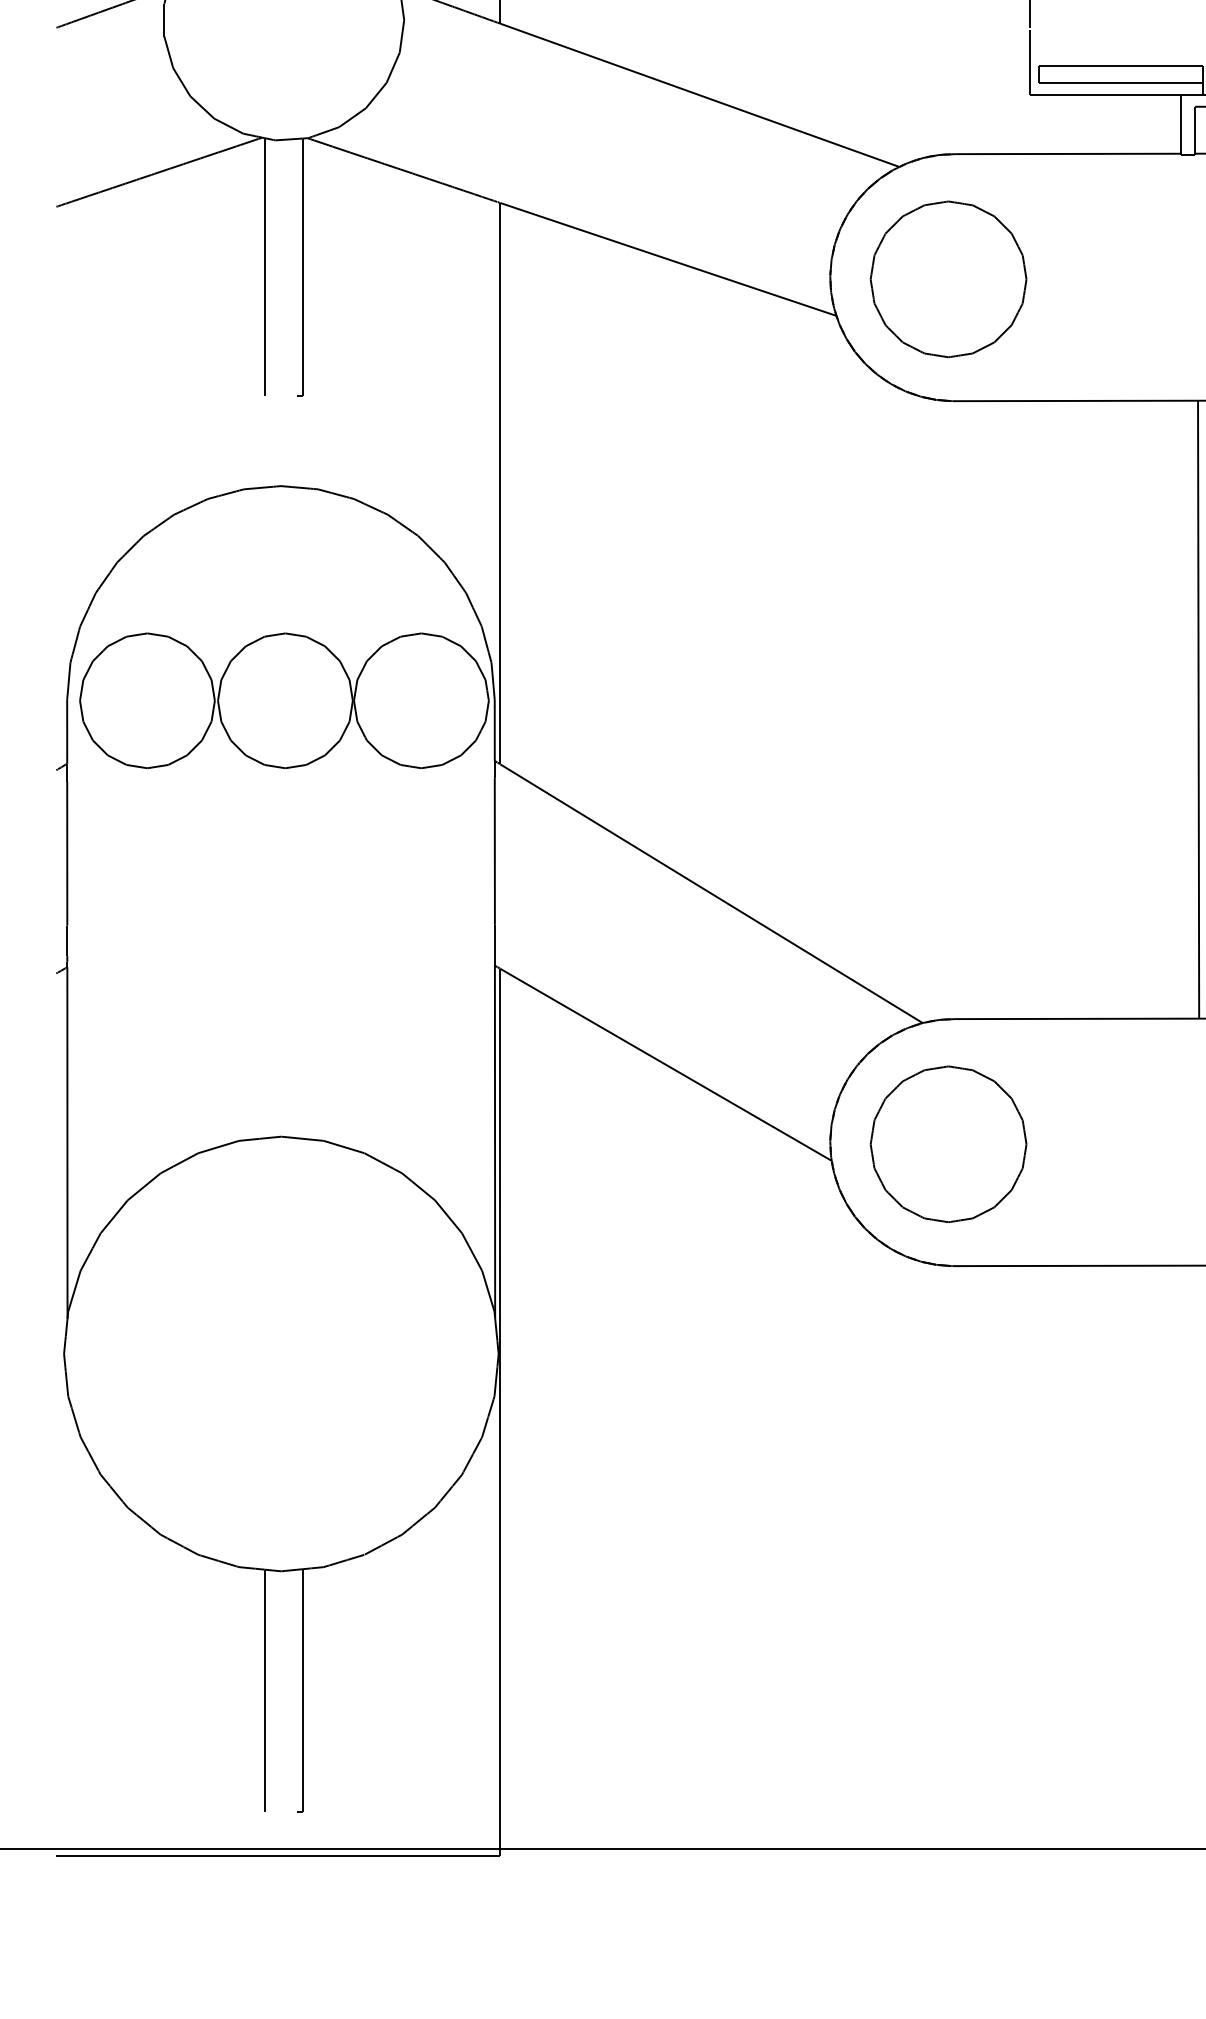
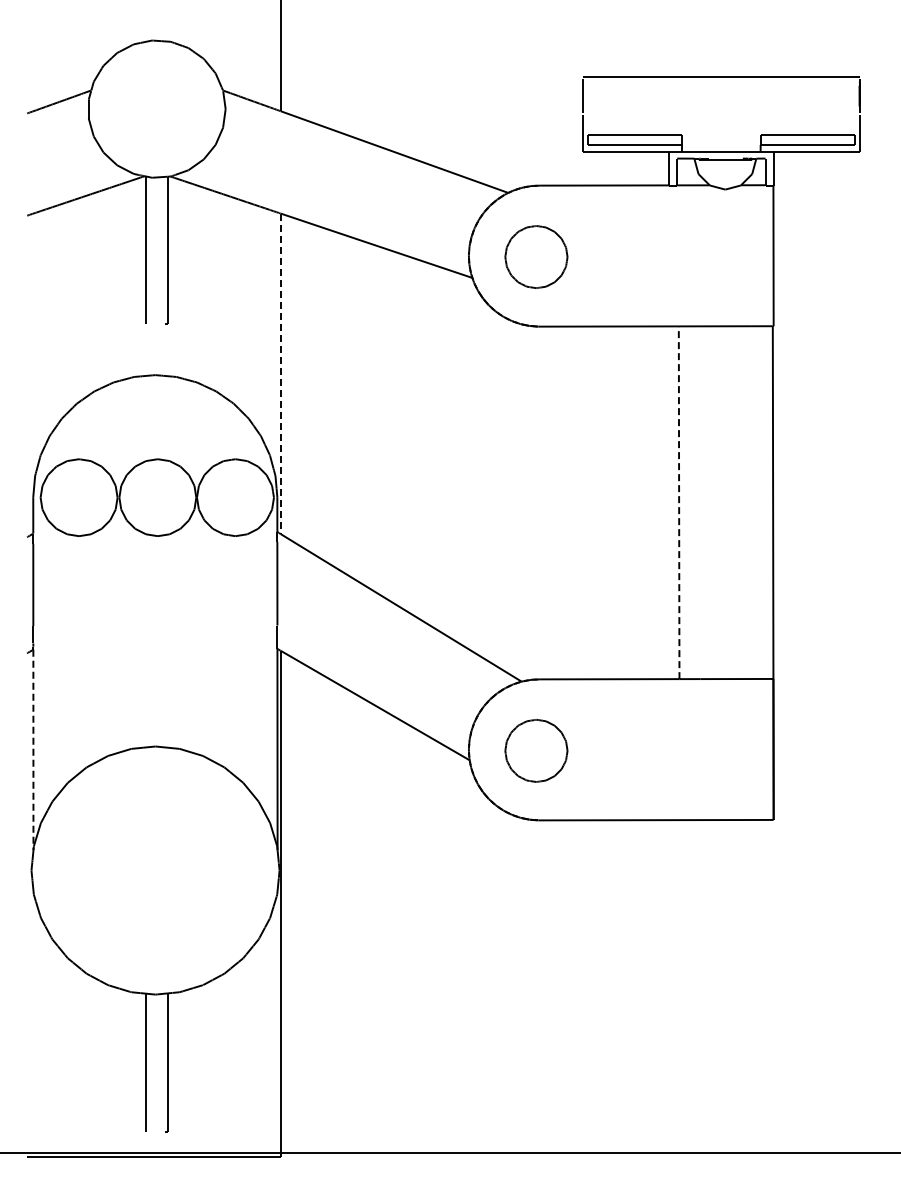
part: (948, 278) -> (536, 256), size x0.7
line: (500, 485) -> (280, 374), solid -> dashed
line: (1199, 709) -> (679, 502), solid -> dashed
line: (67, 1143) -> (33, 750), solid -> dashed
part: (948, 1143) -> (536, 750), size x0.7

